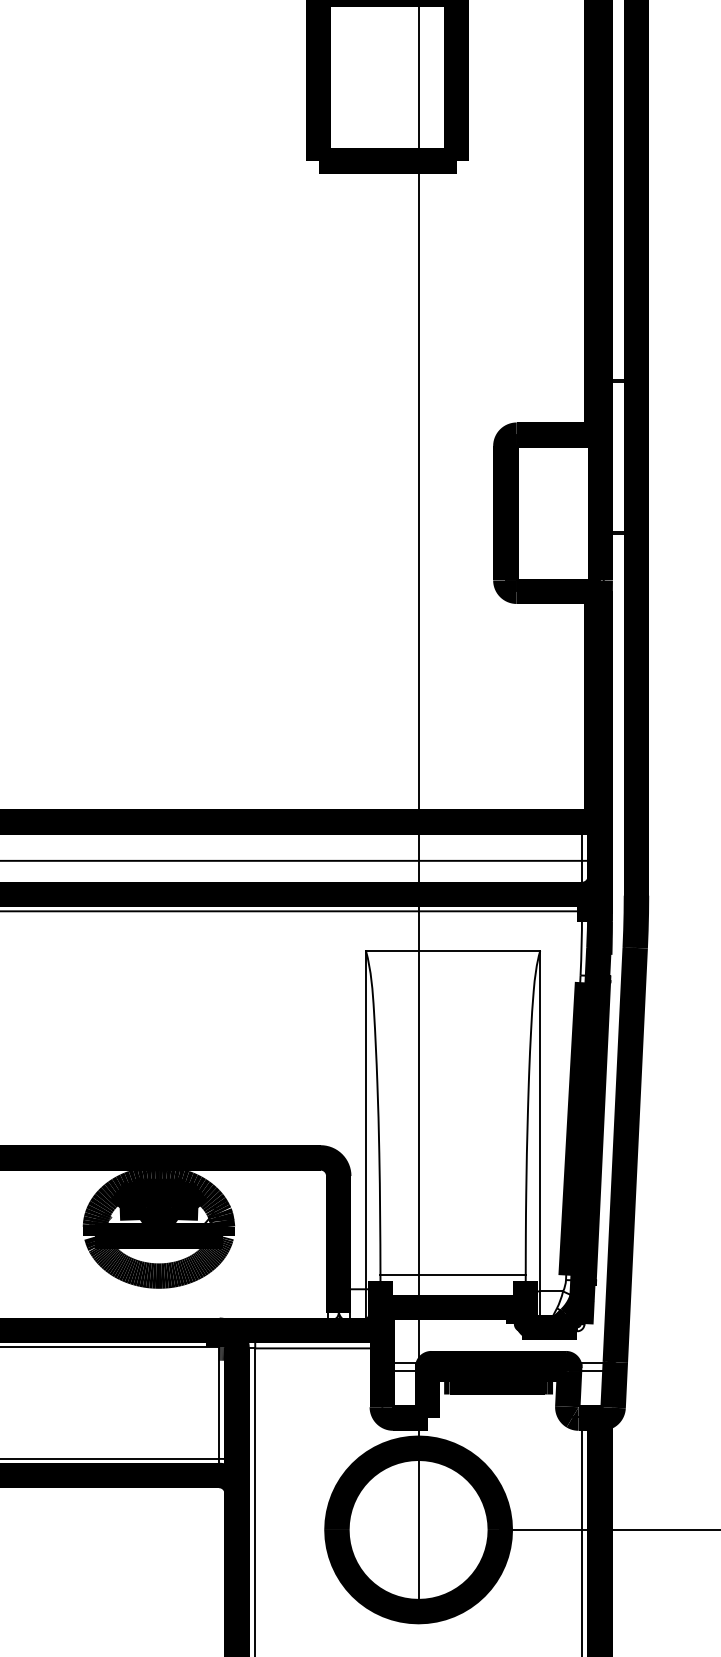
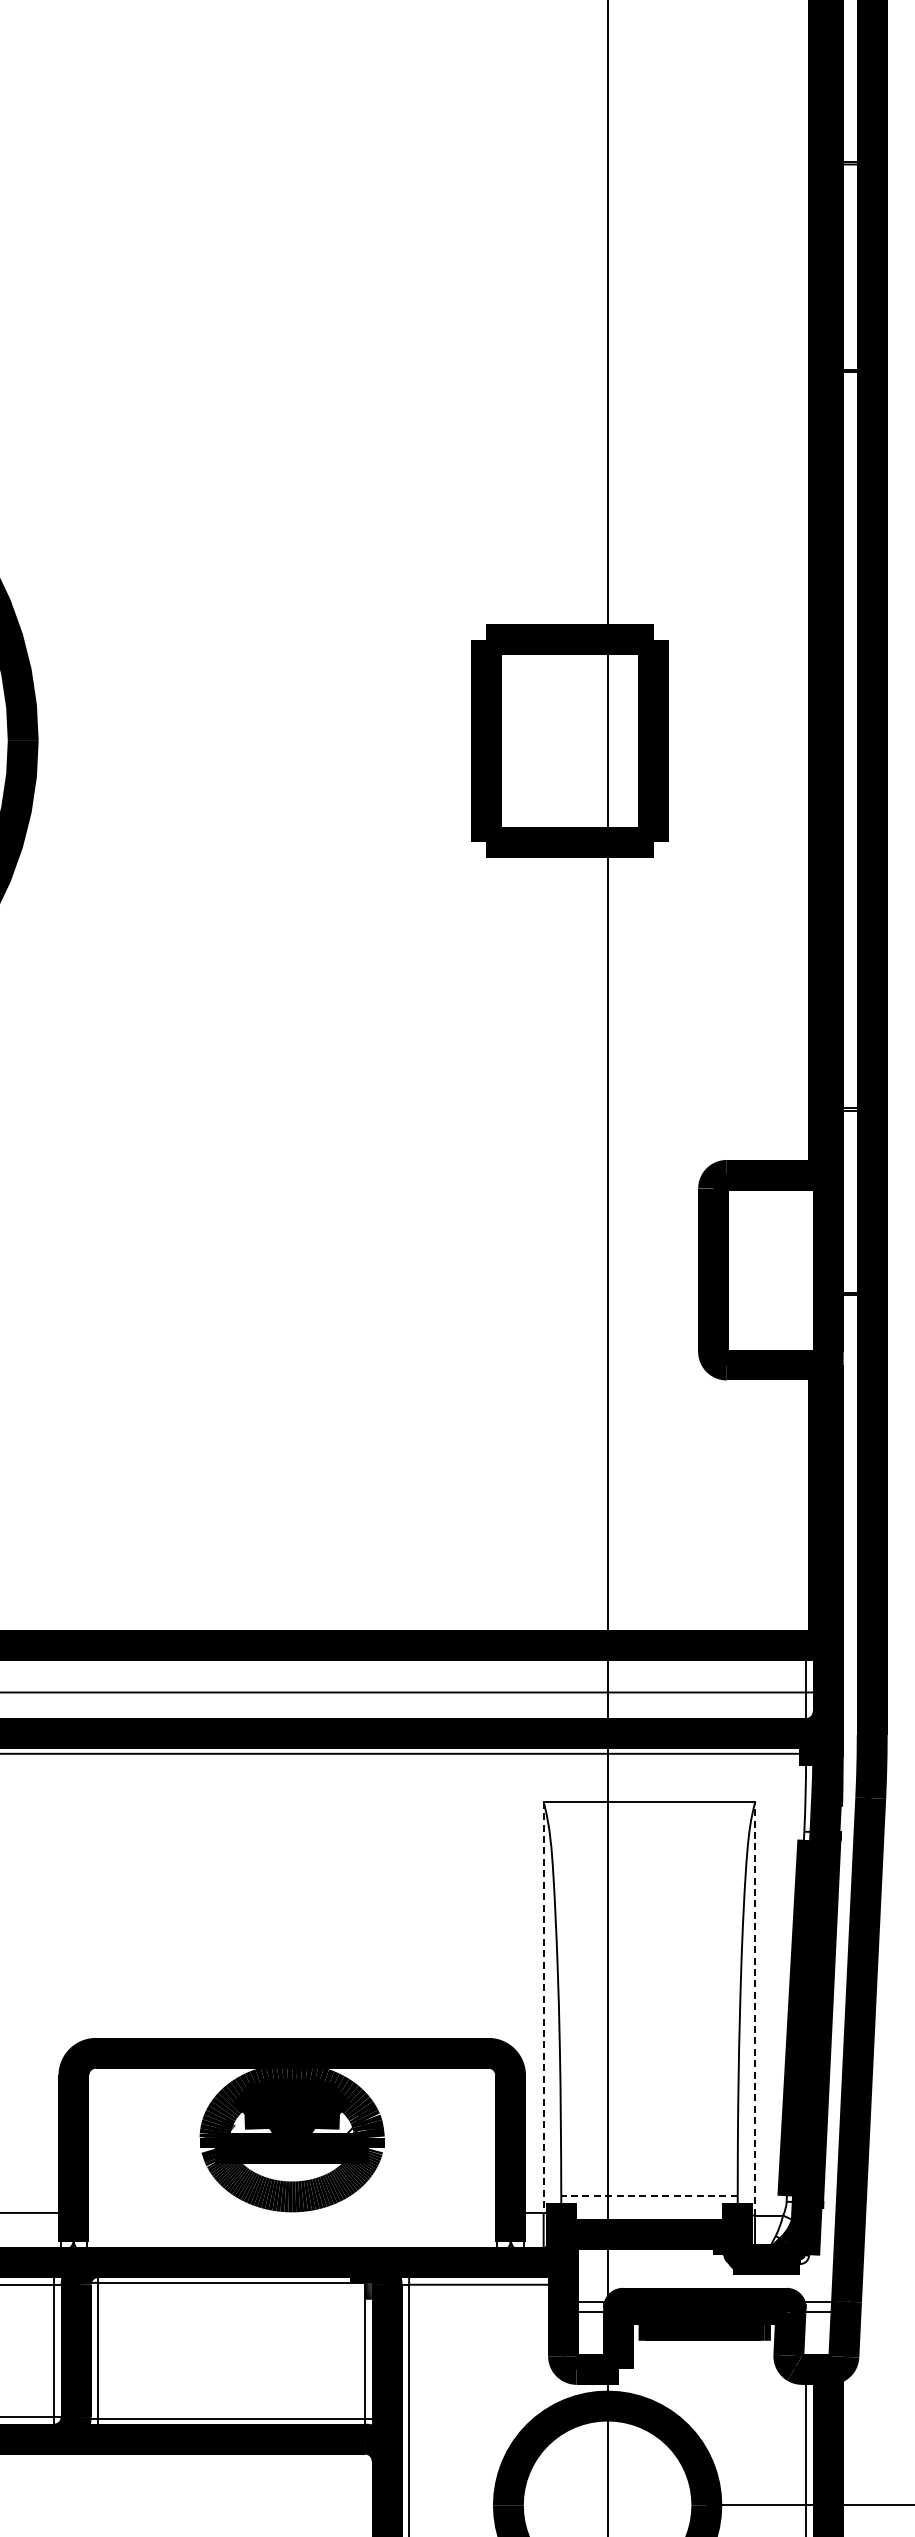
line: (365, 1120) -> (543, 2007), solid -> dashed
line: (540, 1120) -> (755, 2008), solid -> dashed
line: (453, 1274) -> (649, 2195), solid -> dashed

